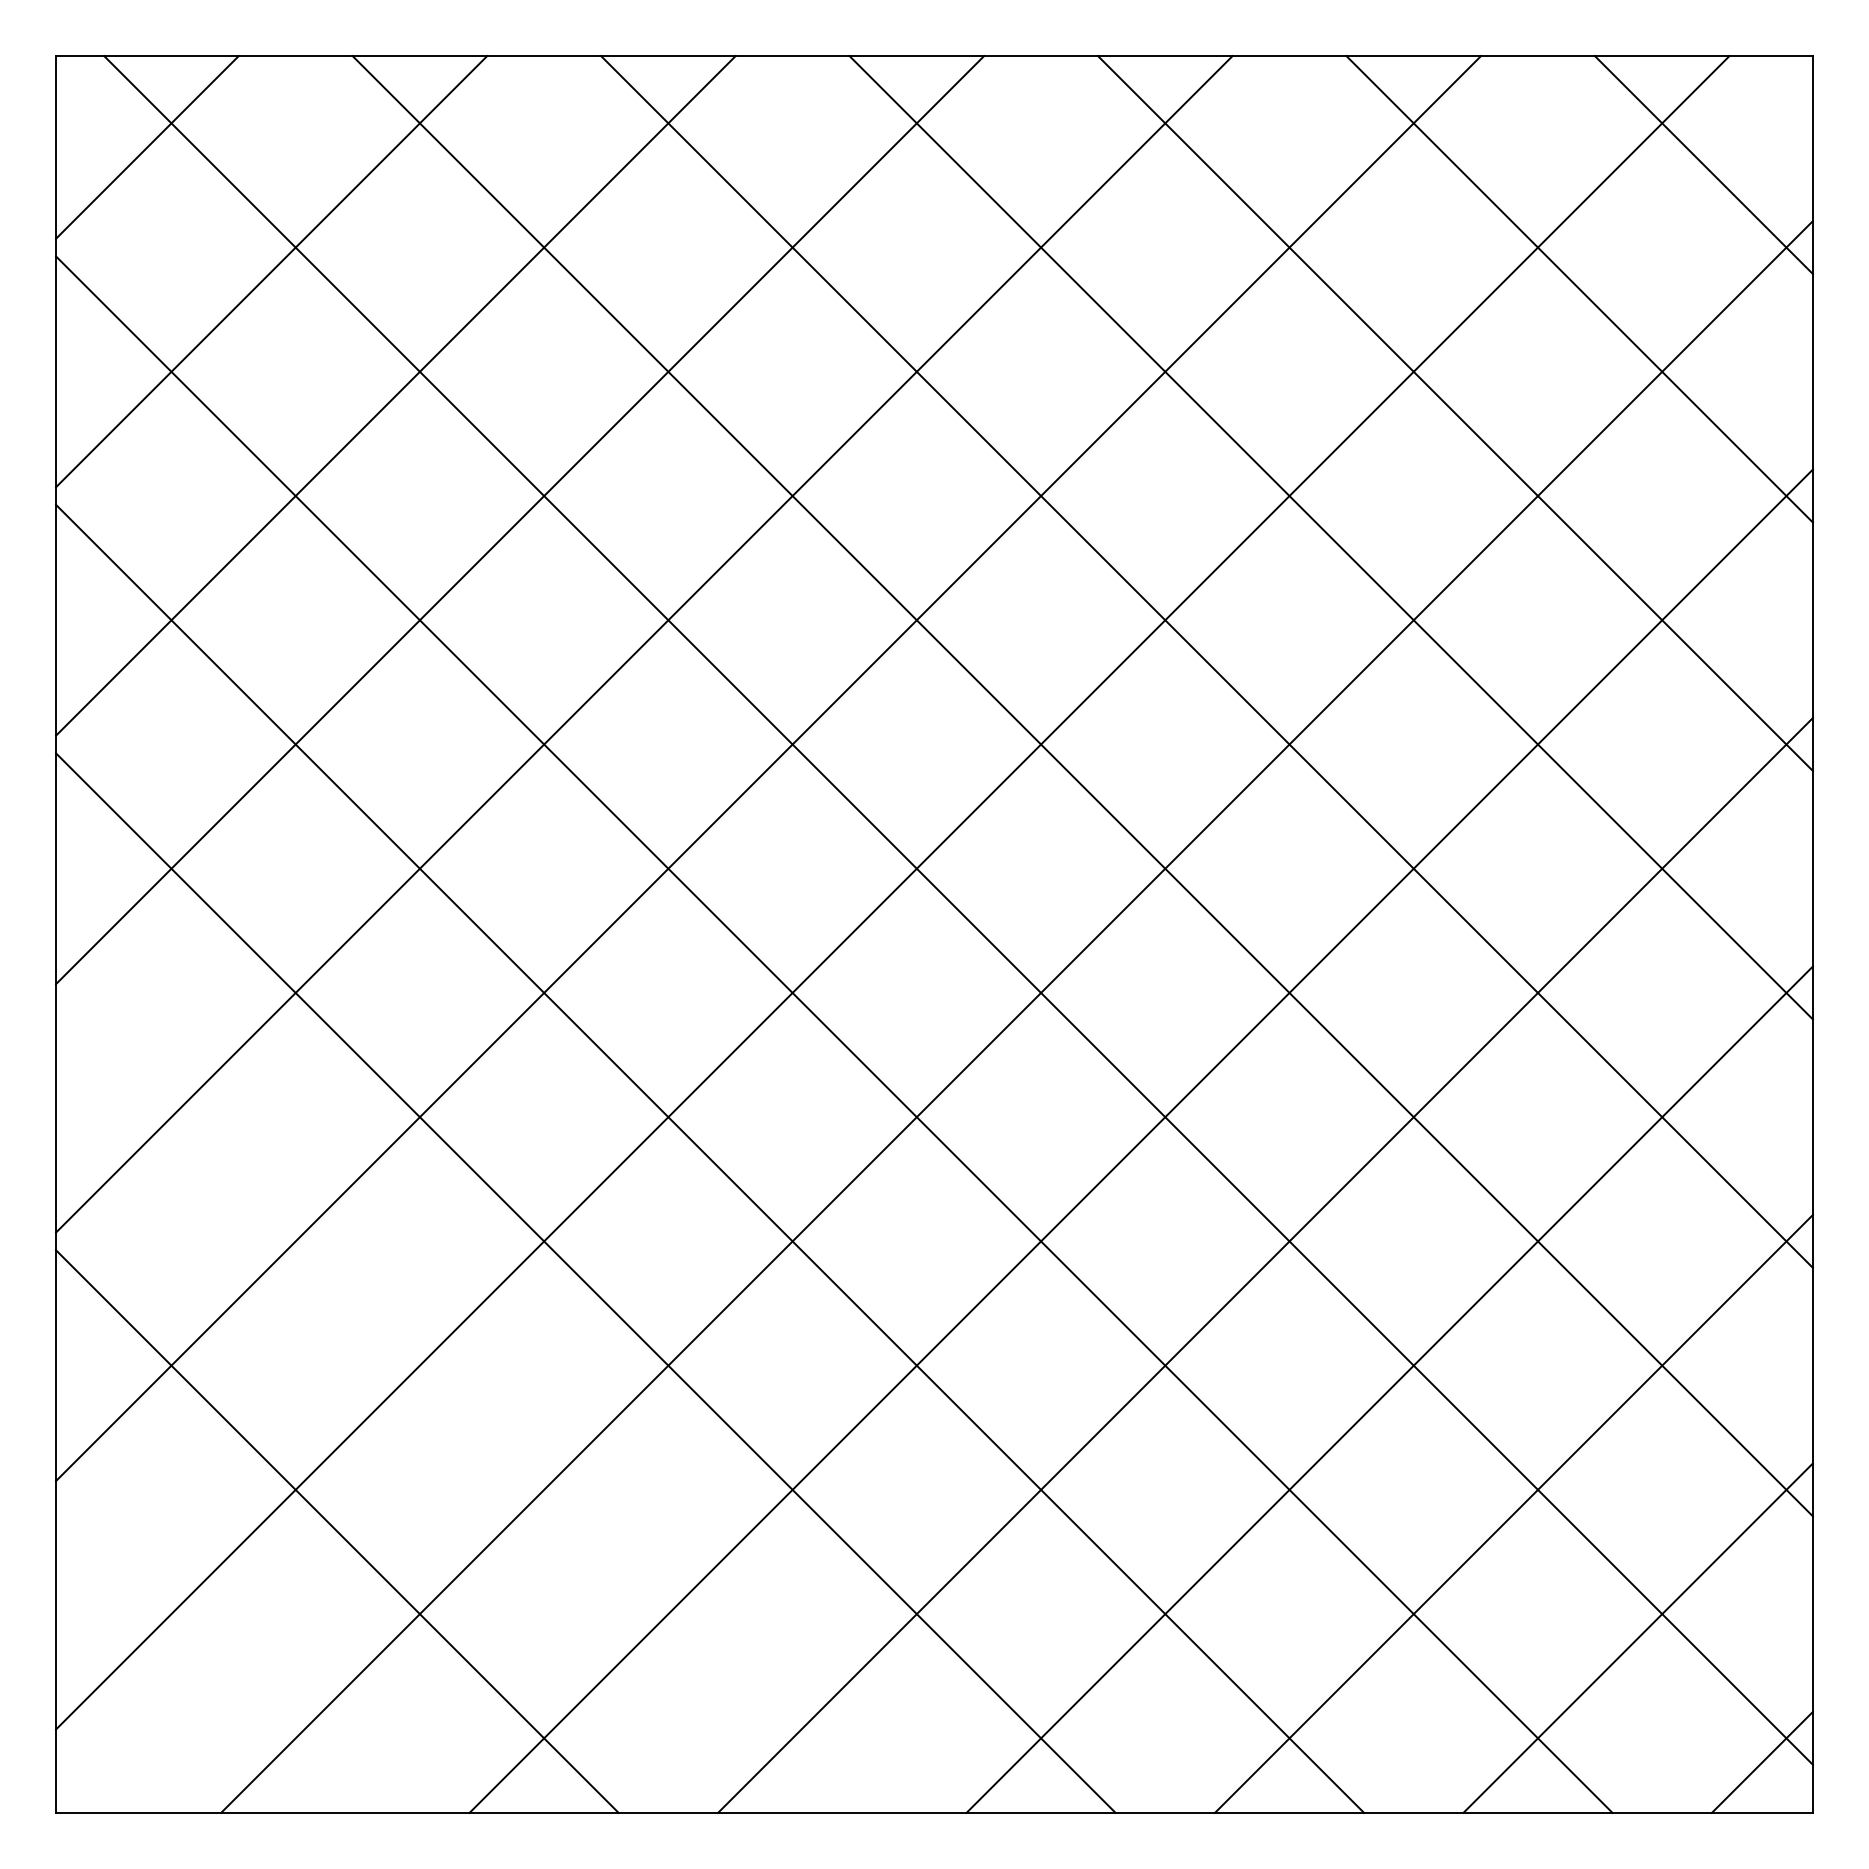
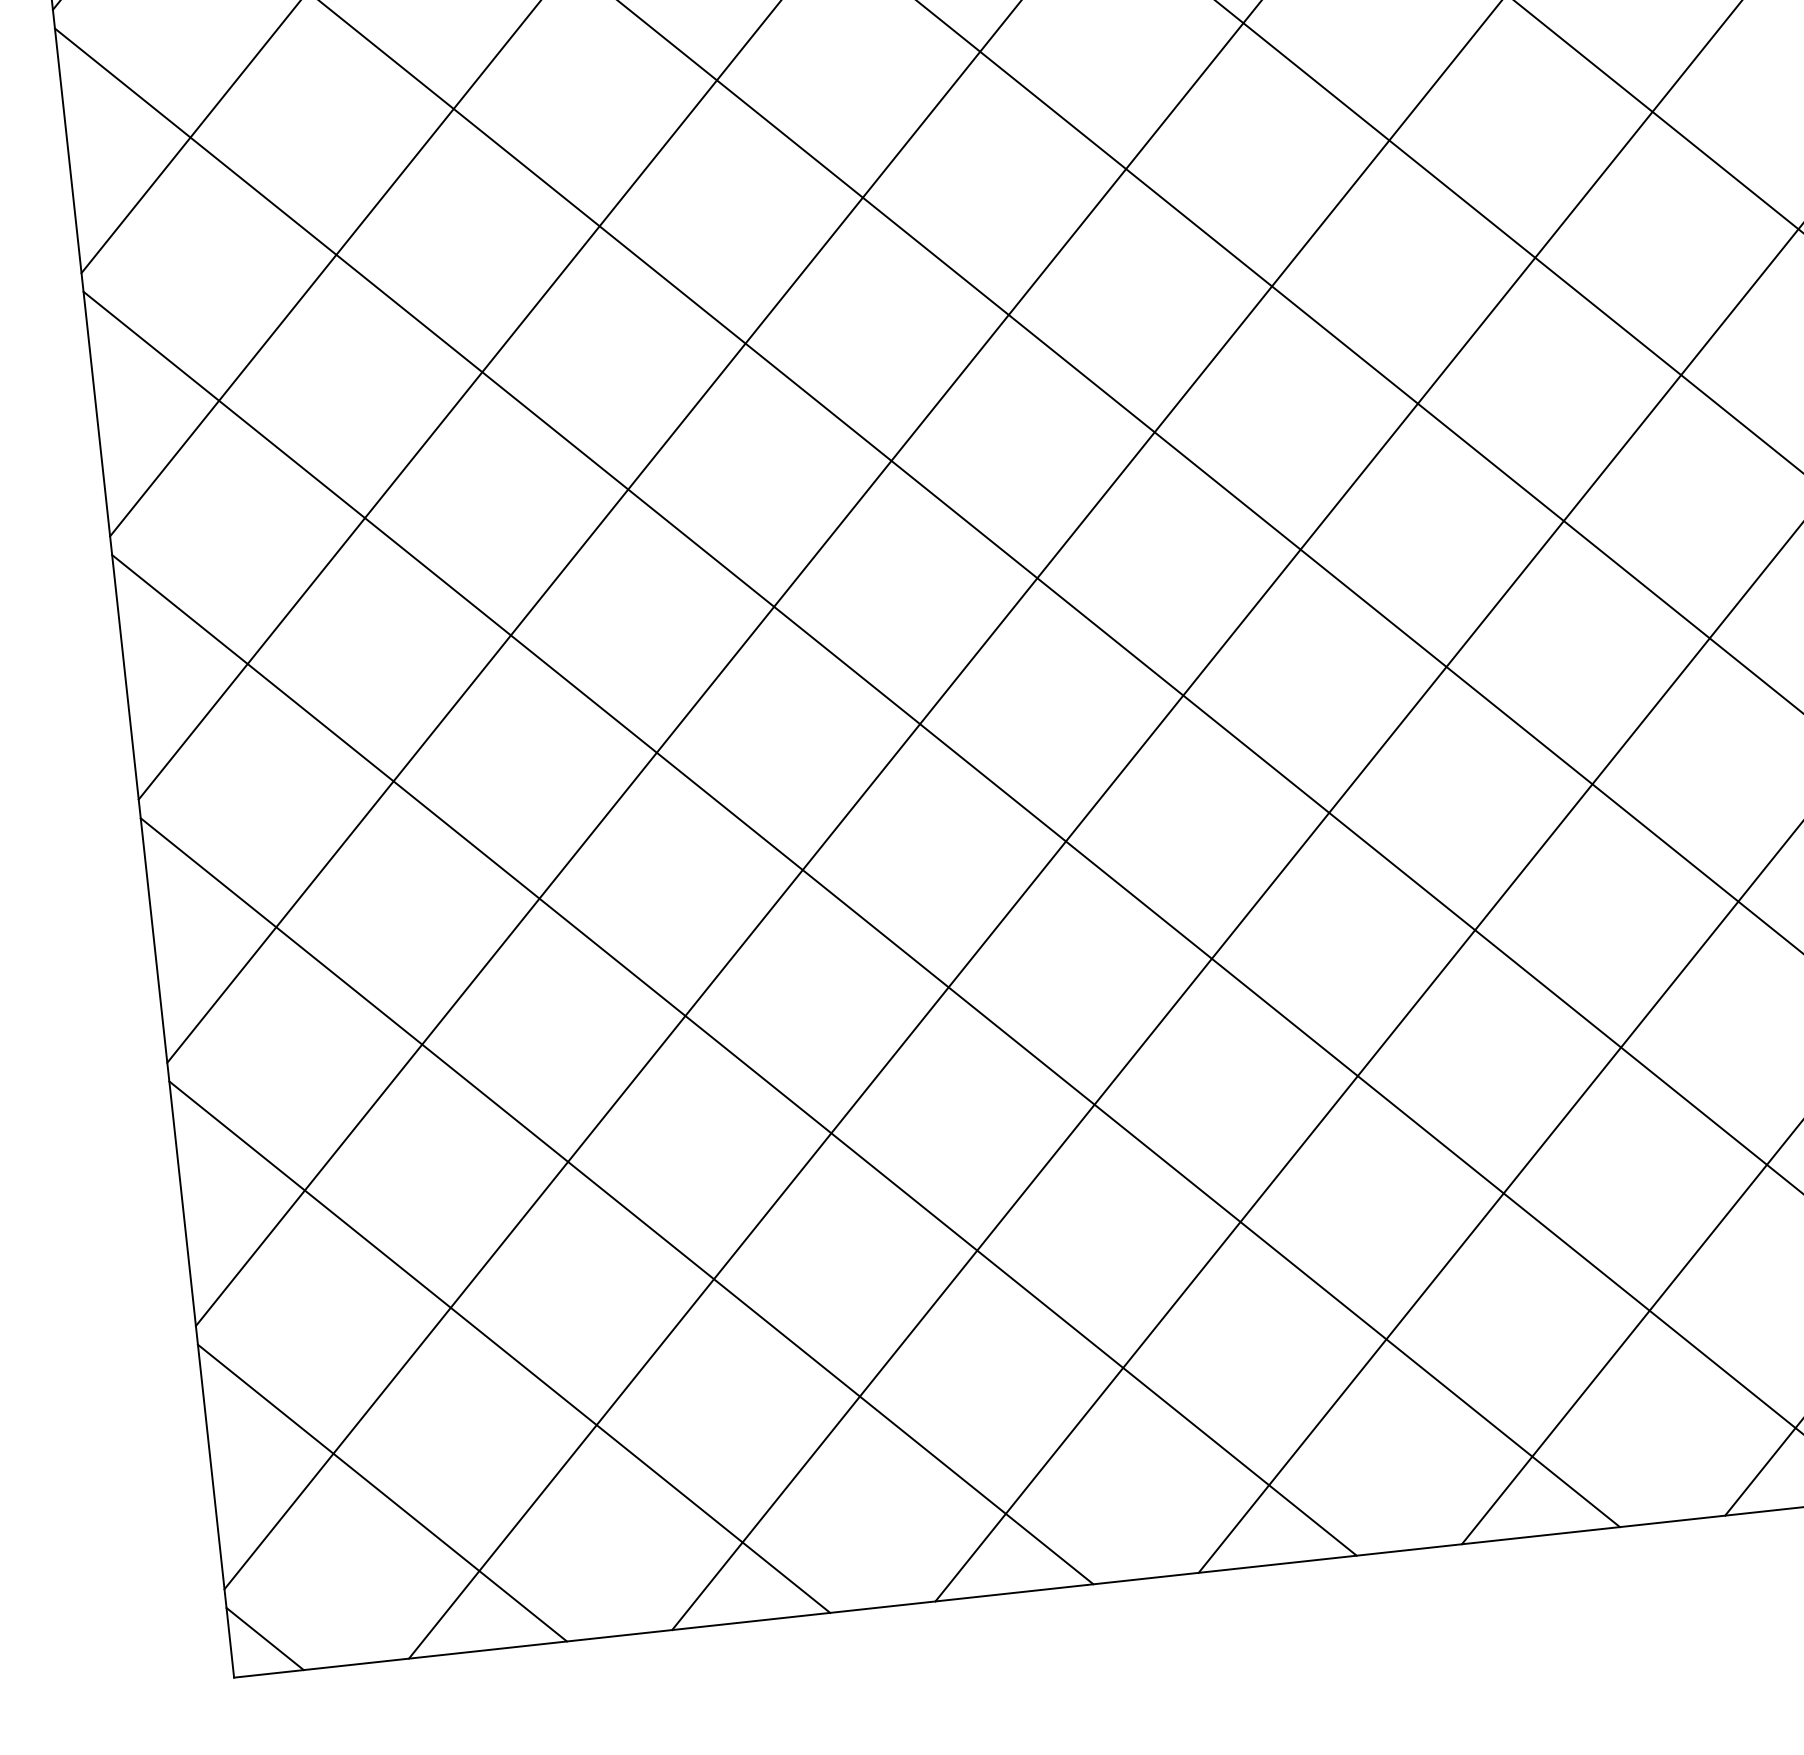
line: (461, 1406) -> (616, 1200), added
line: (213, 1655) -> (382, 1492), added
line: (88, 1779) -> (264, 1638), added

